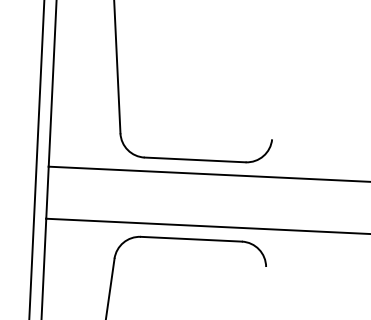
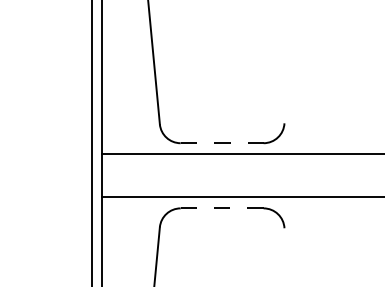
line: (195, 160) -> (222, 143), solid -> dashed
line: (190, 239) -> (221, 208), solid -> dashed

